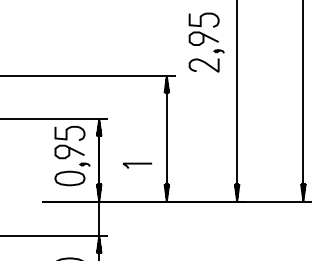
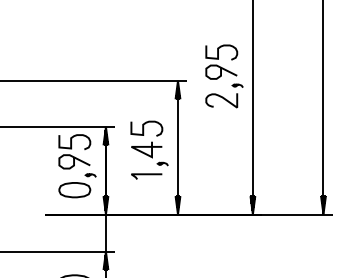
part: (206, 42) -> (224, 76), moved
part: (140, 134) -> (149, 143), added

